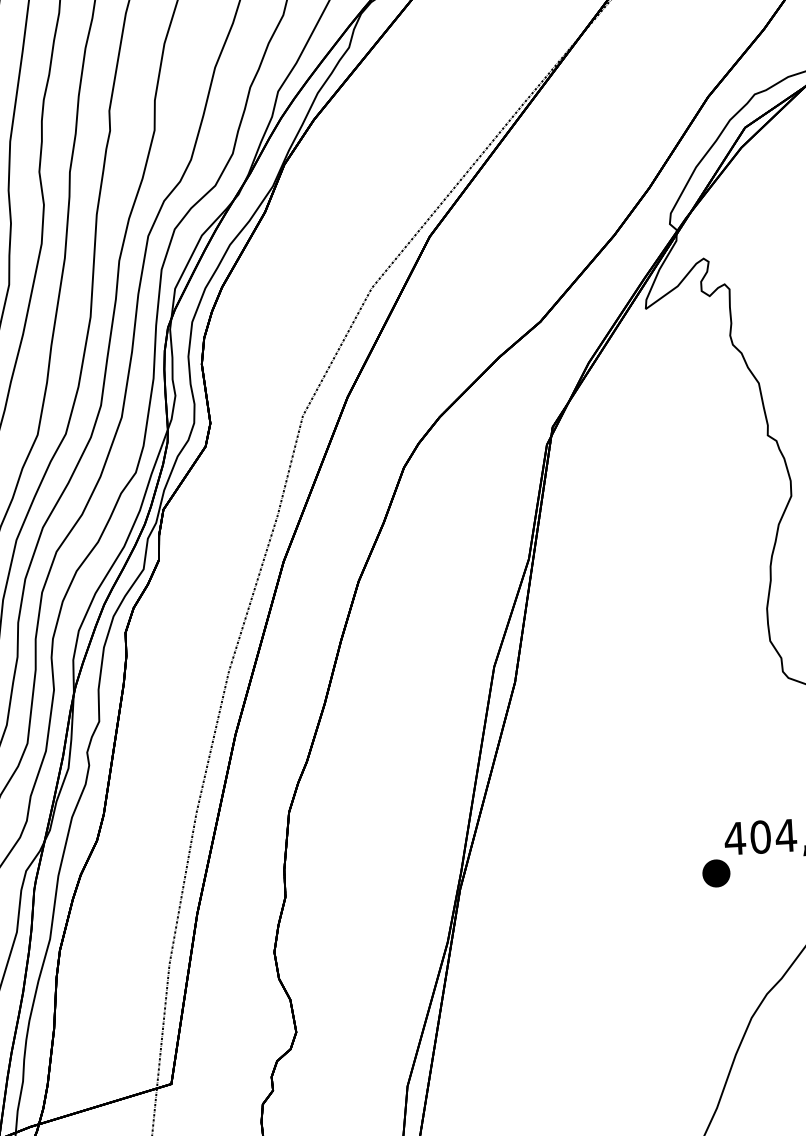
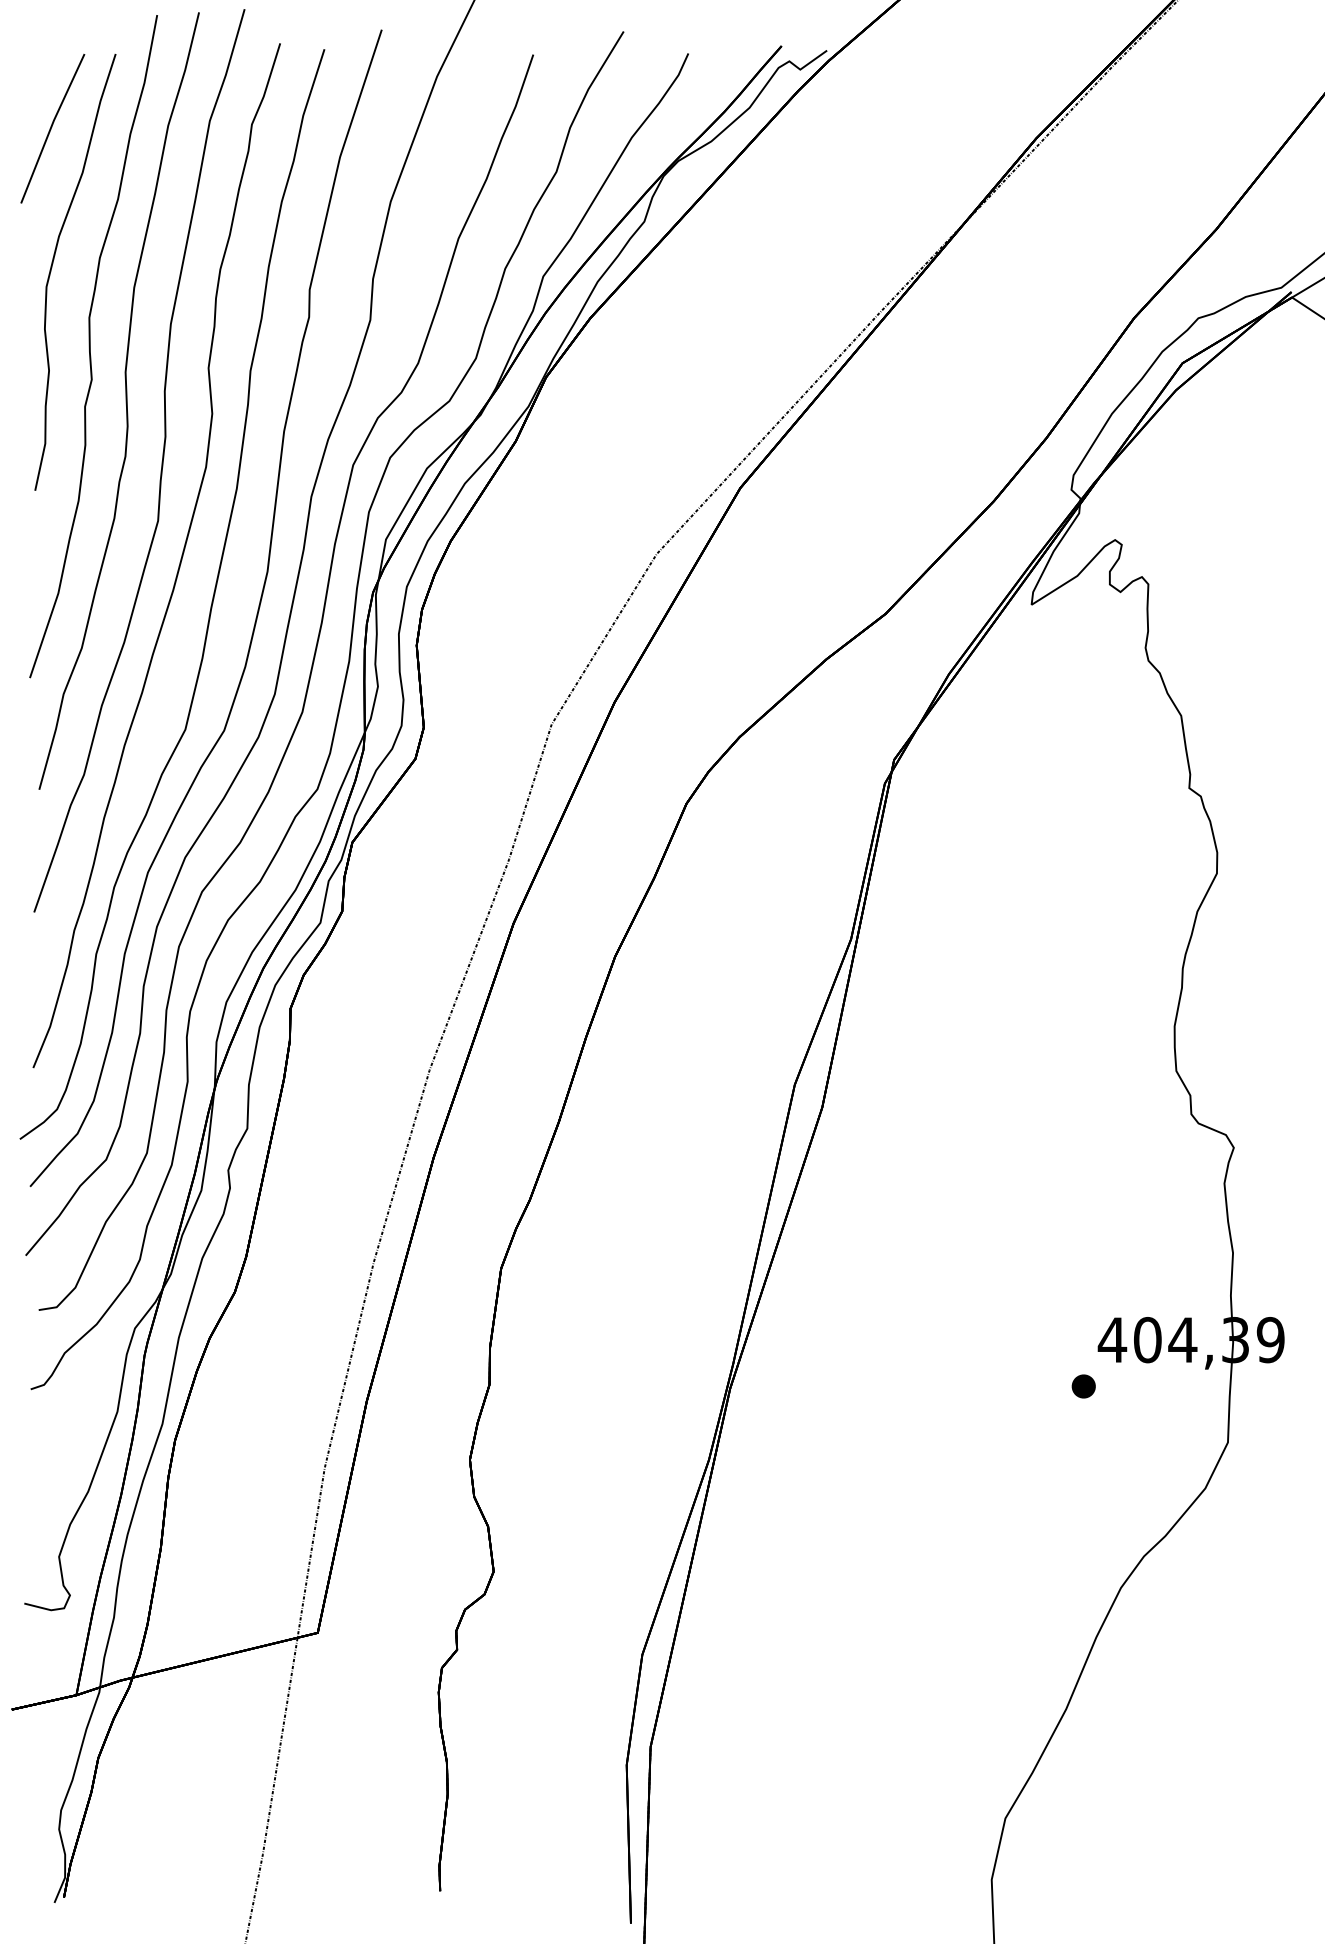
part: (716, 873) -> (1083, 1386), size x0.62

